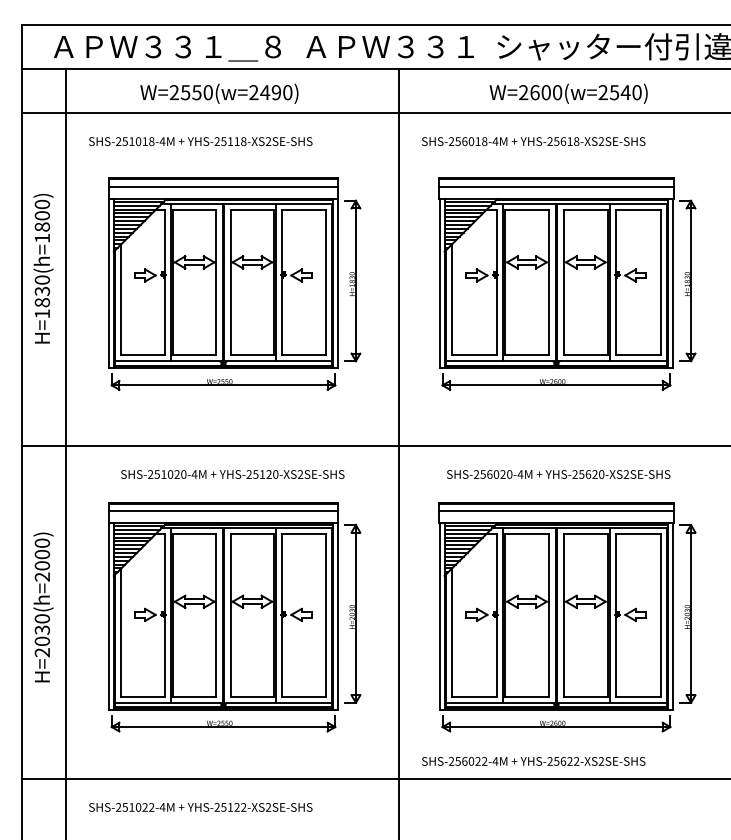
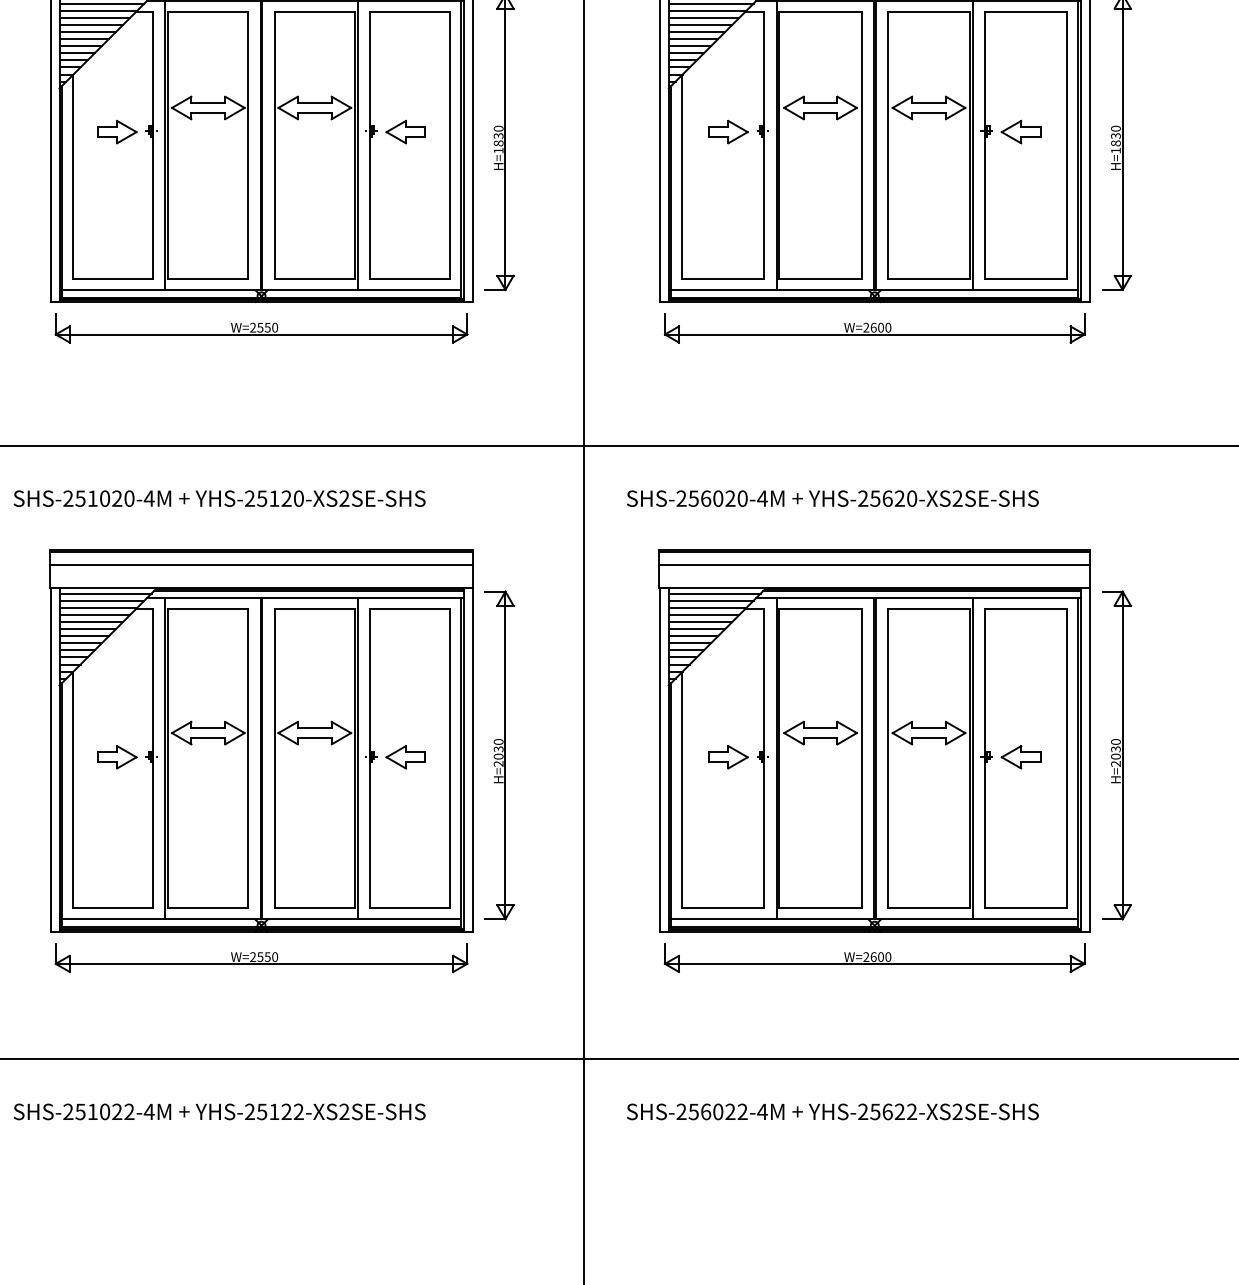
text: (232, 474) -> (219, 498), moved
text: (558, 474) -> (832, 498), moved
text: (533, 761) -> (832, 1112), moved

